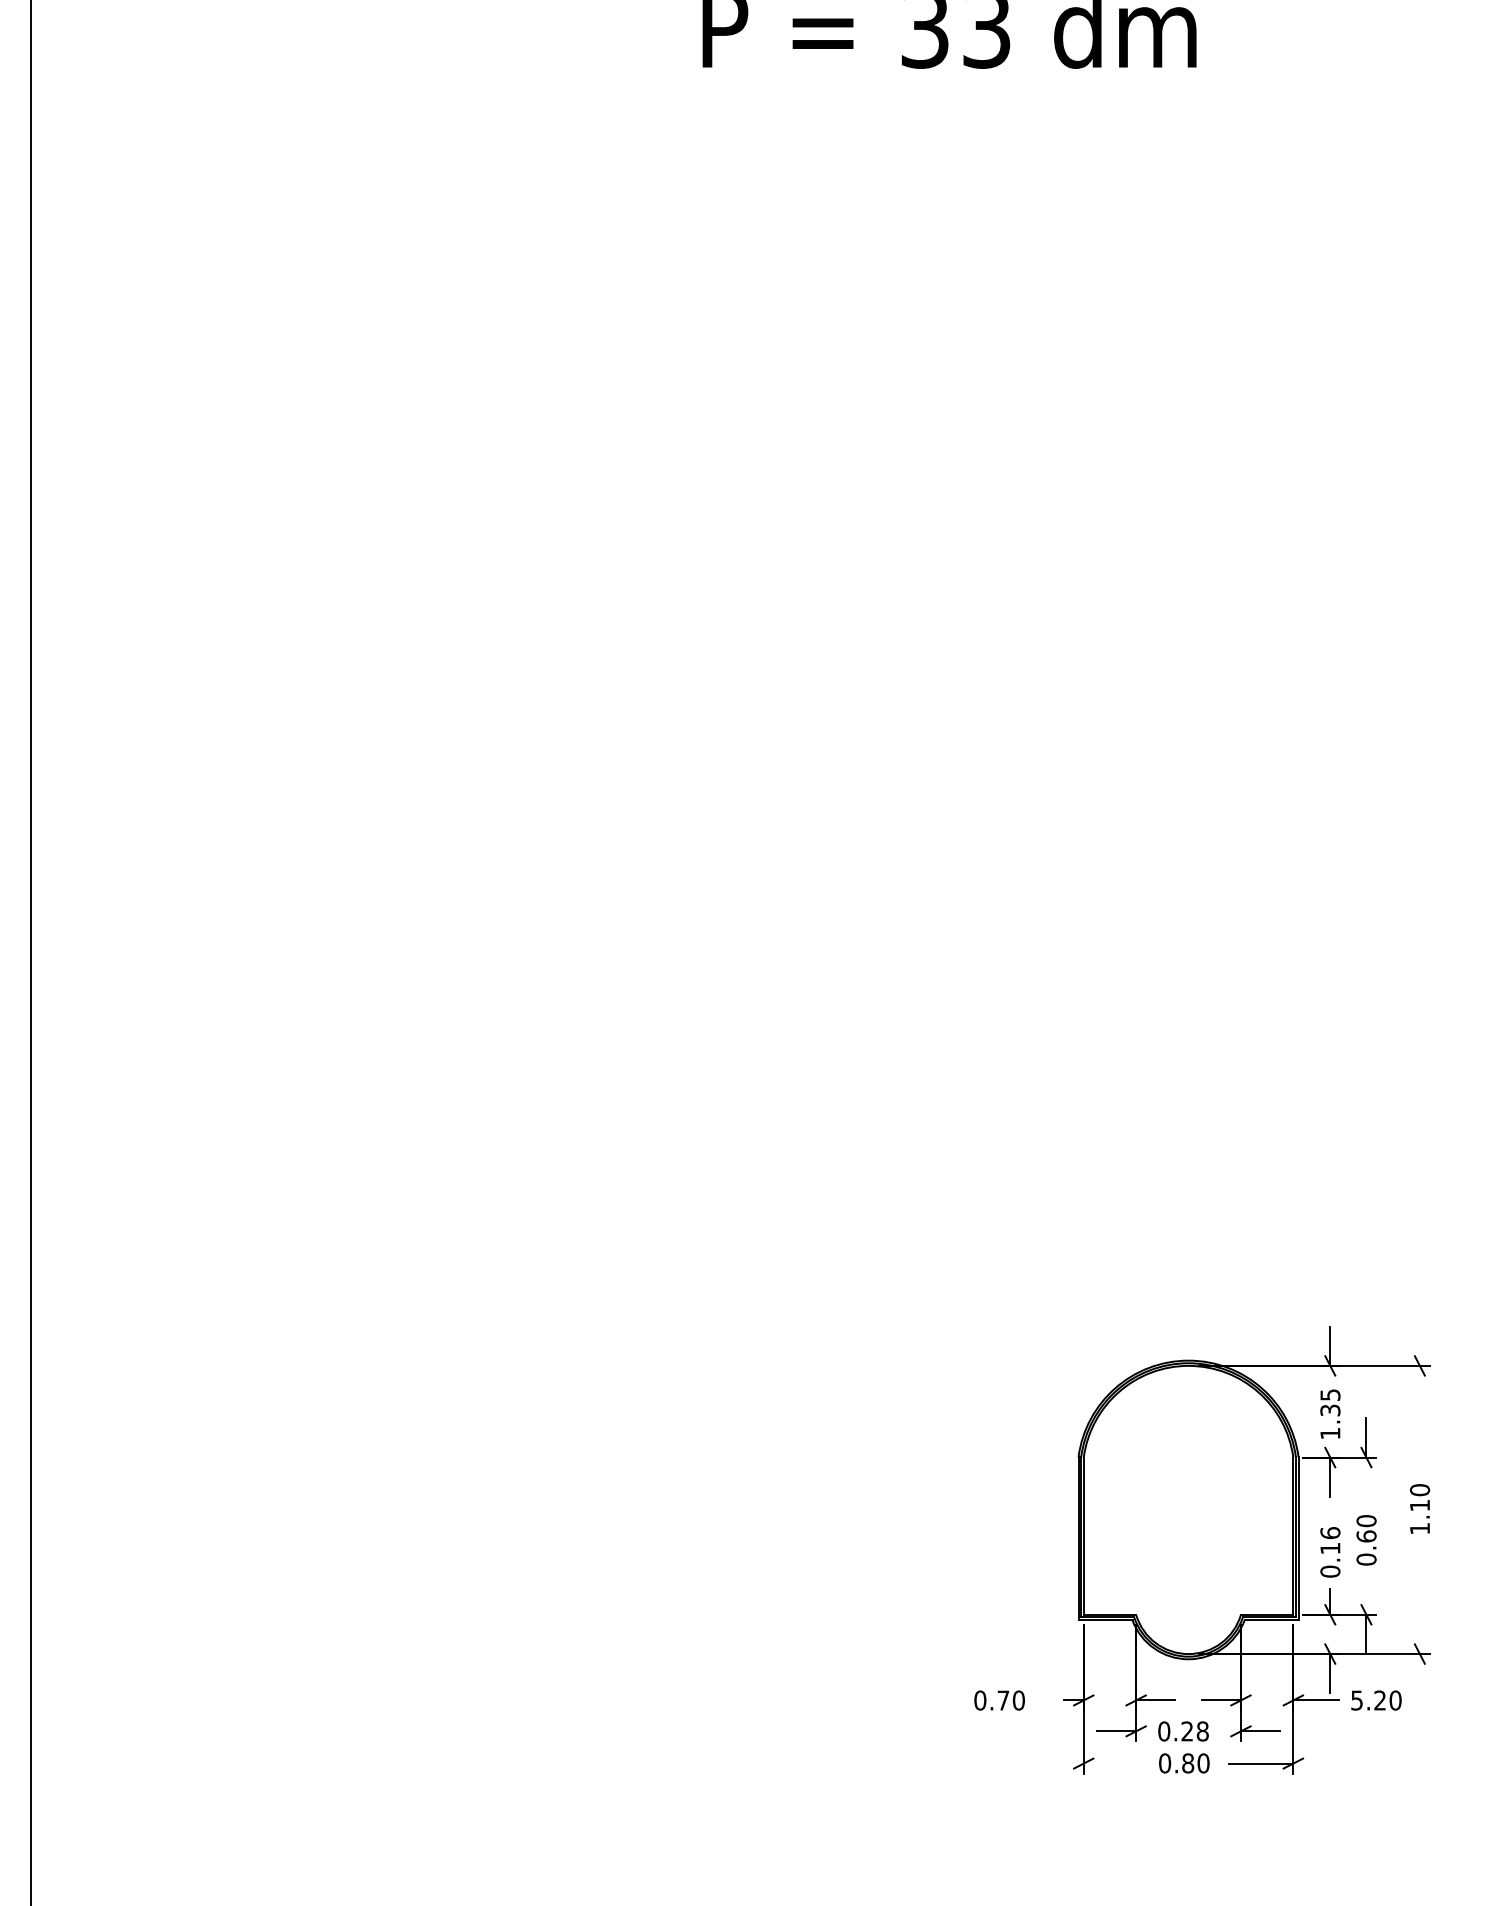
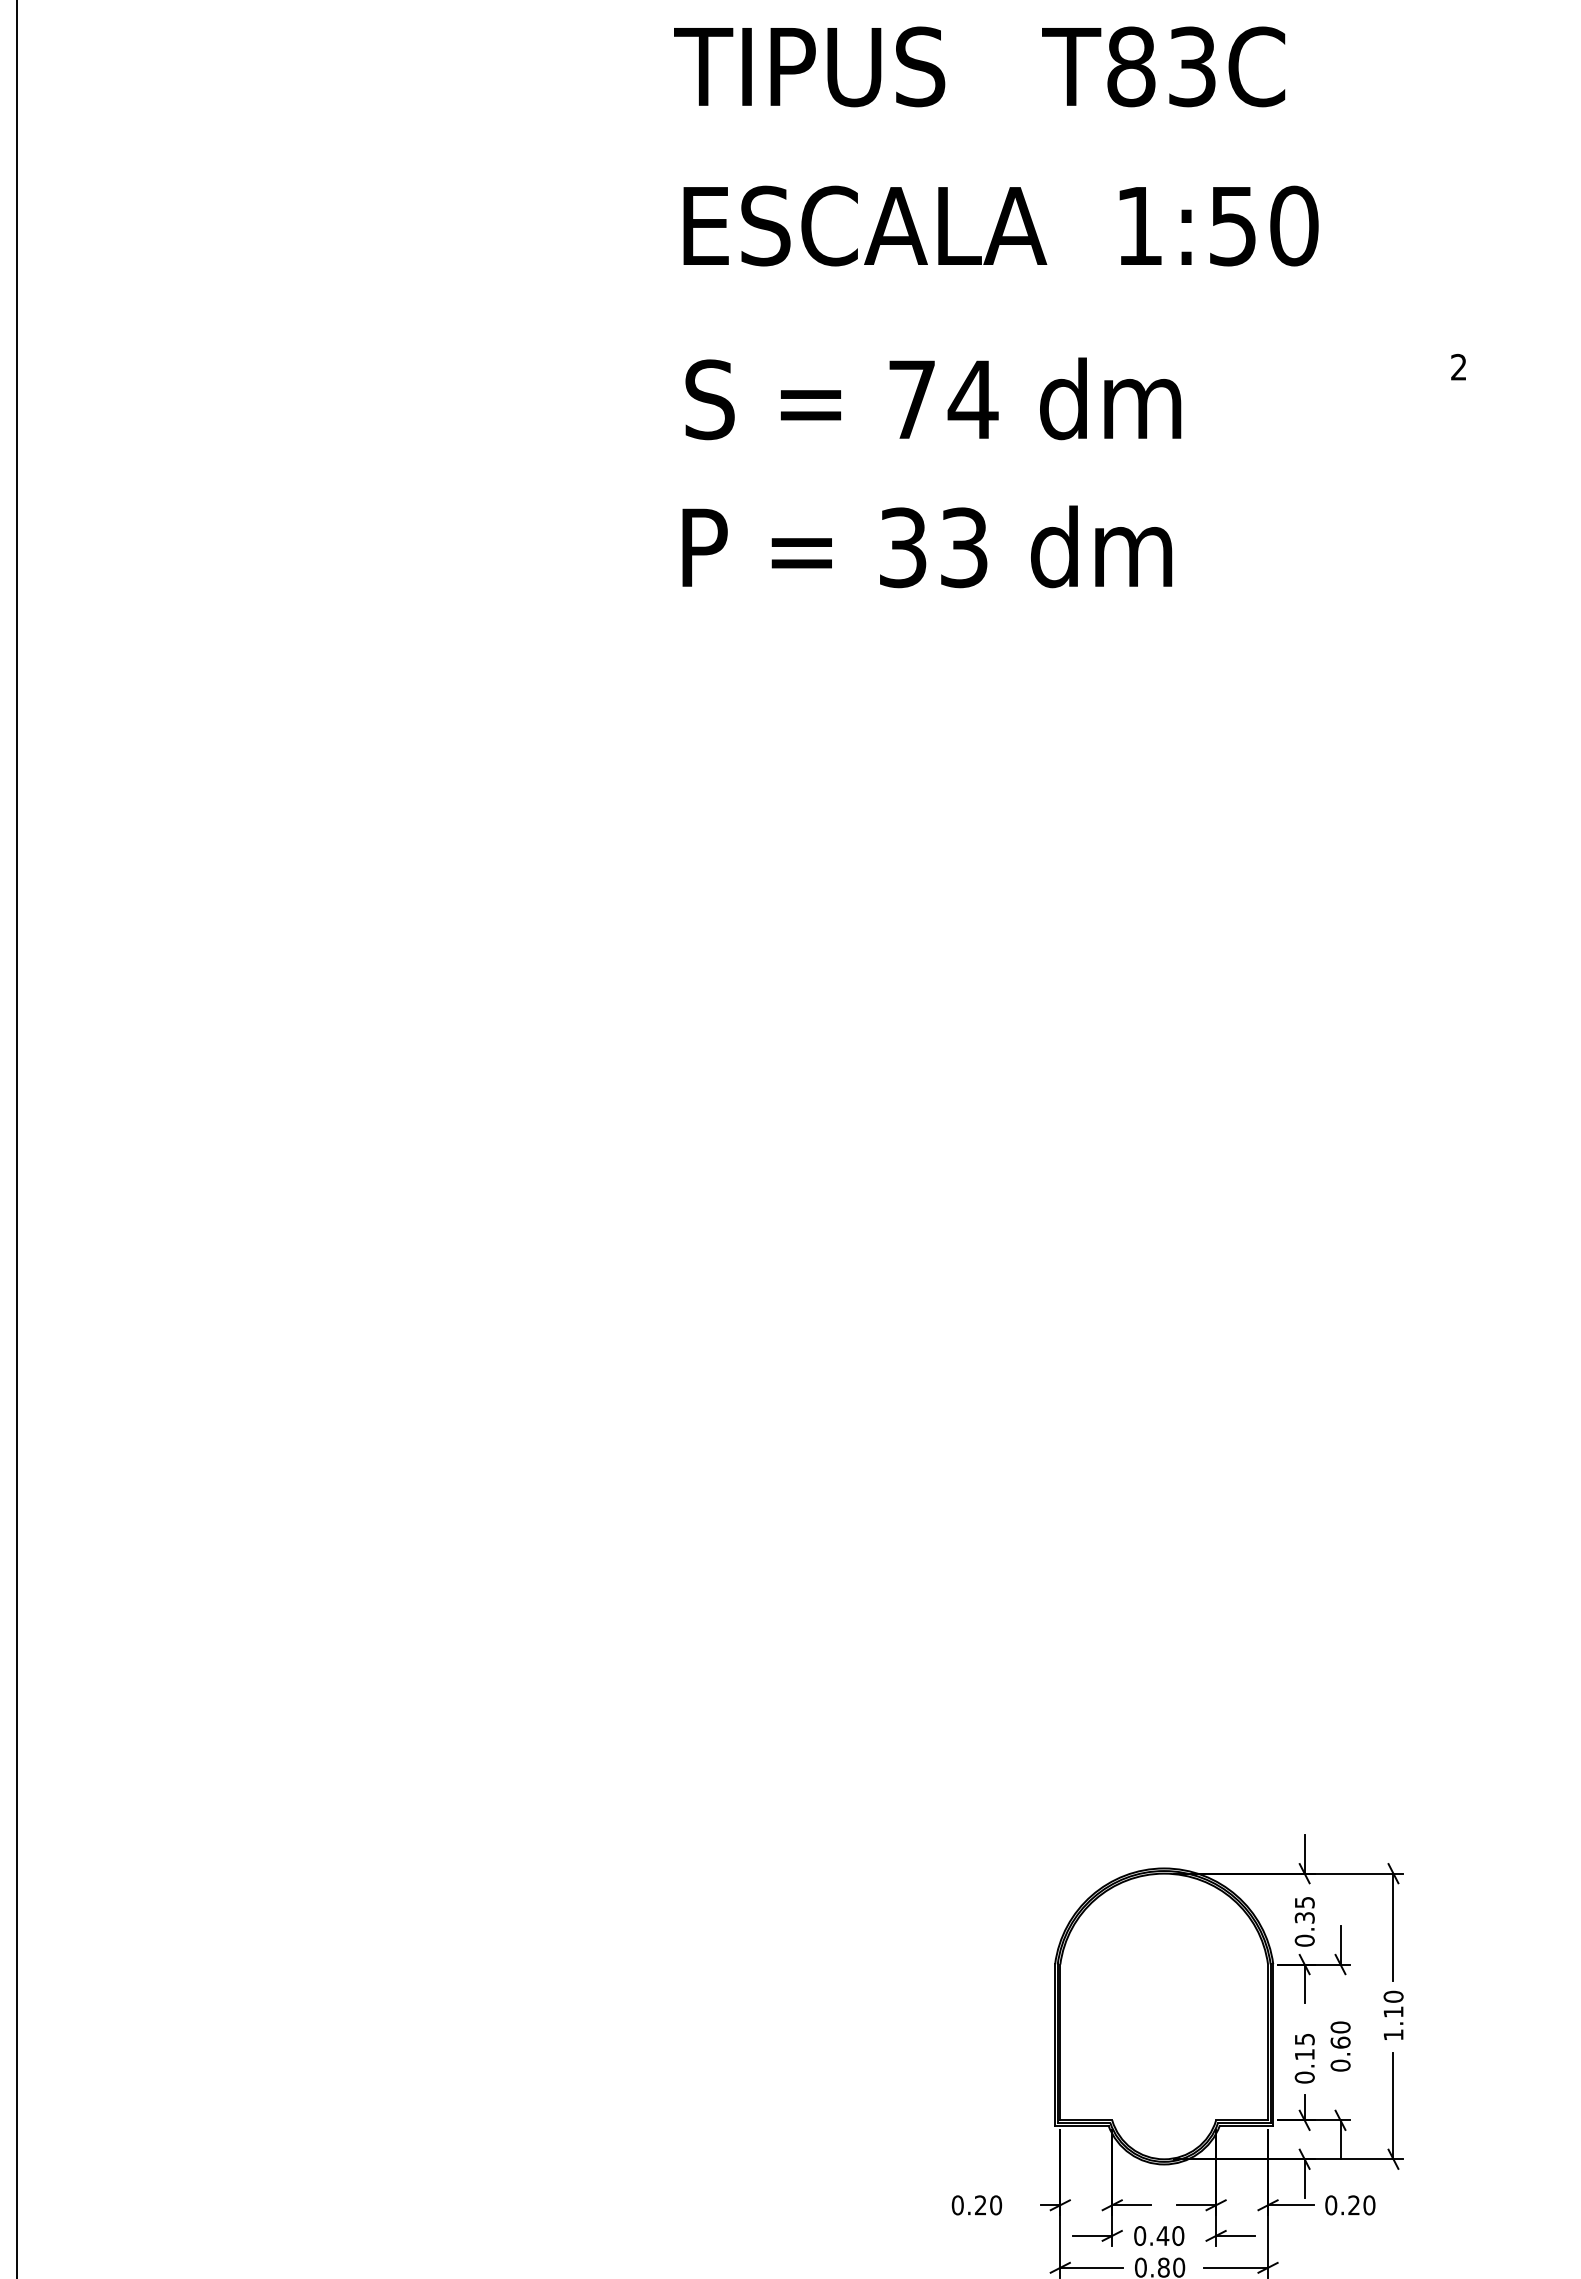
line: (1419, 1419) -> (1393, 1926), added
text: (1330, 1433) -> (1304, 1940), 1.35 -> 0.35
text: (1330, 1533) -> (1304, 2039), 0.16 -> 0.15
line: (1419, 1599) -> (1393, 2105), added
text: (1003, 1700) -> (980, 2205), 0.70 -> 0.20
text: (1357, 1700) -> (1331, 2205), 5.20 -> 0.20
text: (1194, 1730) -> (1170, 2235), 0.28 -> 0.40
line: (1115, 1763) -> (1091, 2267), added

